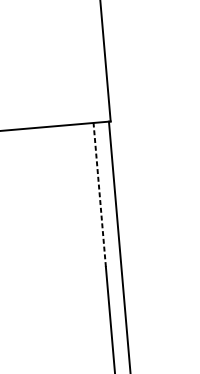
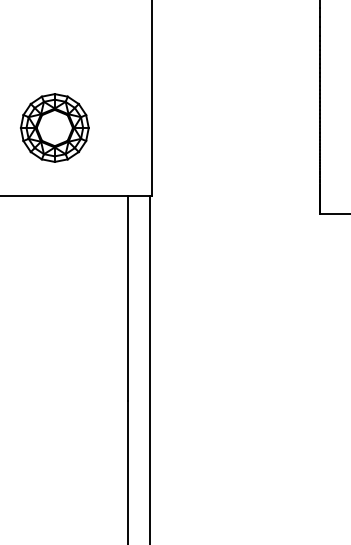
part: (37, 78) -> (54, 127), added
line: (99, 195) -> (127, 298), dashed -> solid

